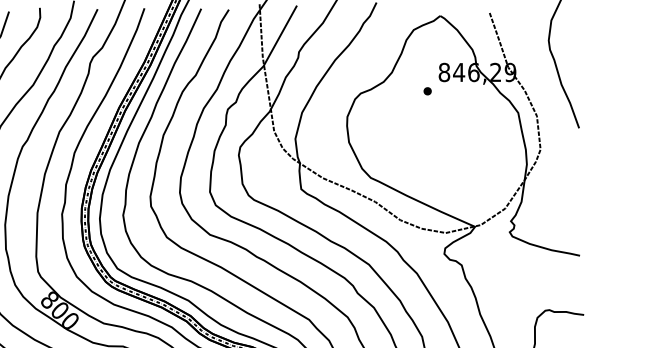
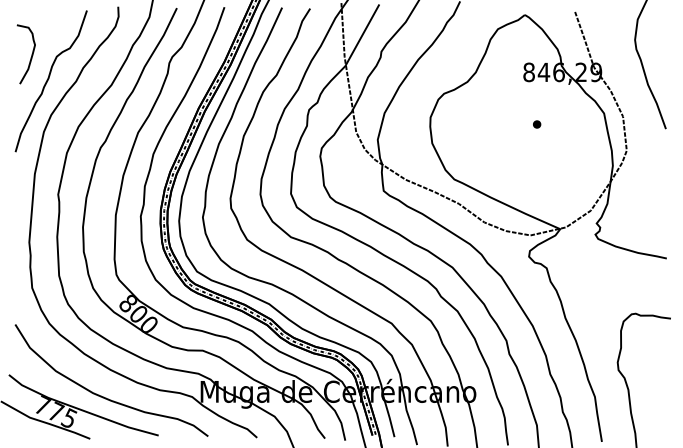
part: (428, 91) -> (537, 124), moved

